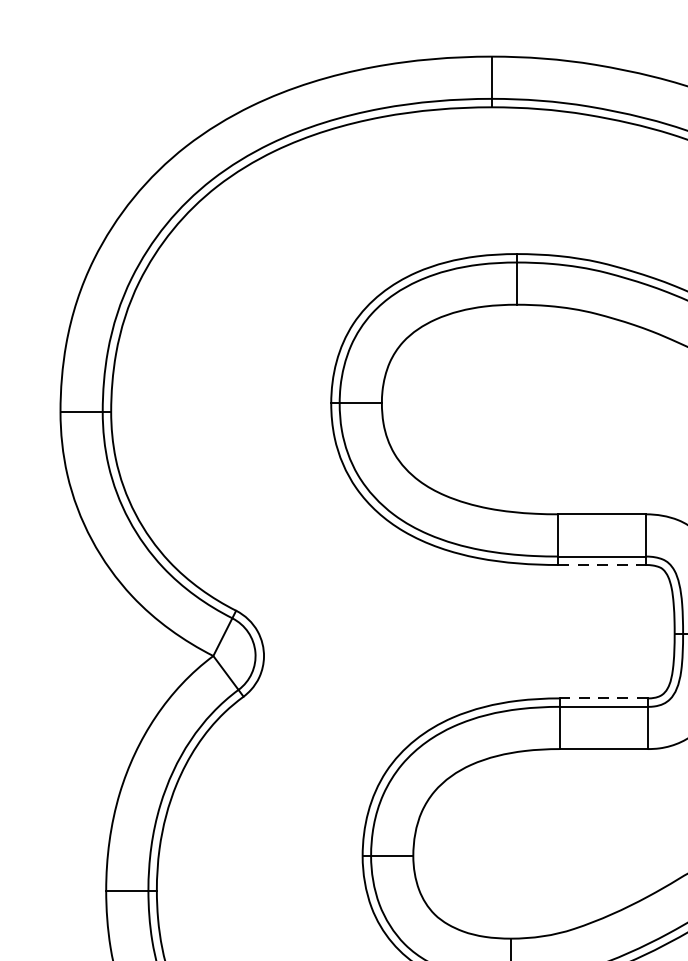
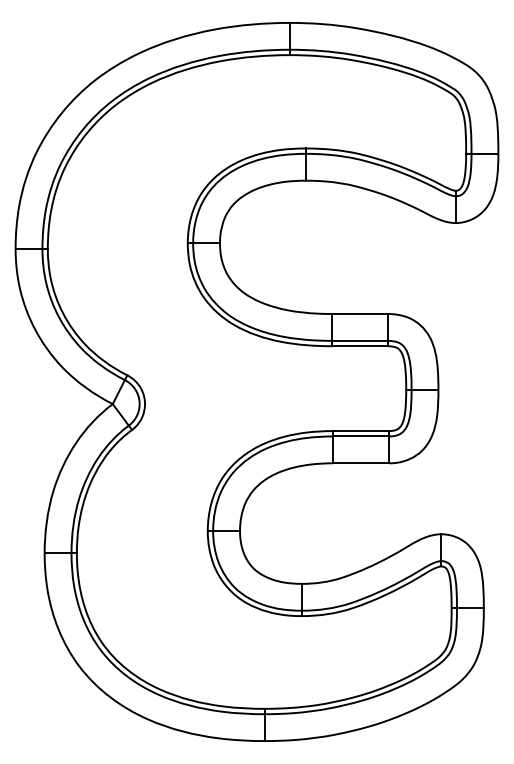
line: (602, 565) -> (360, 346), dashed -> solid
line: (602, 699) -> (360, 431), dashed -> solid

